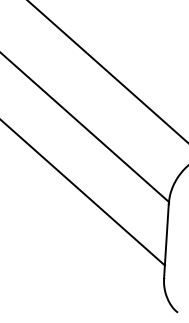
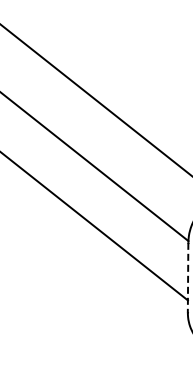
line: (166, 240) -> (188, 277), solid -> dashed

